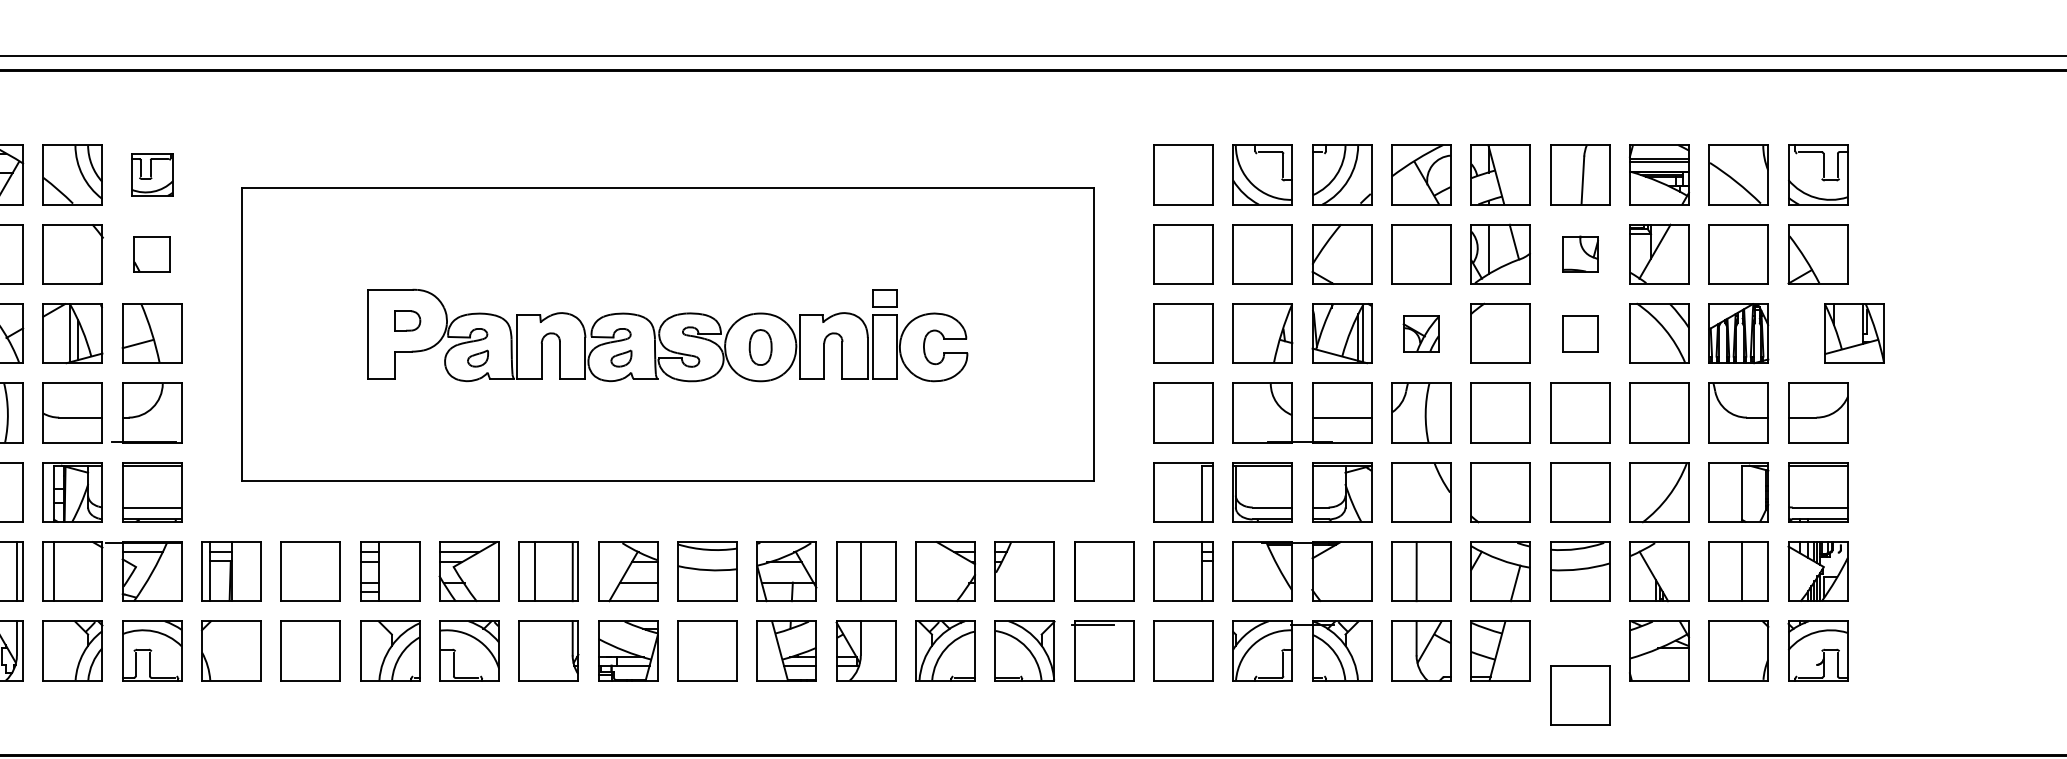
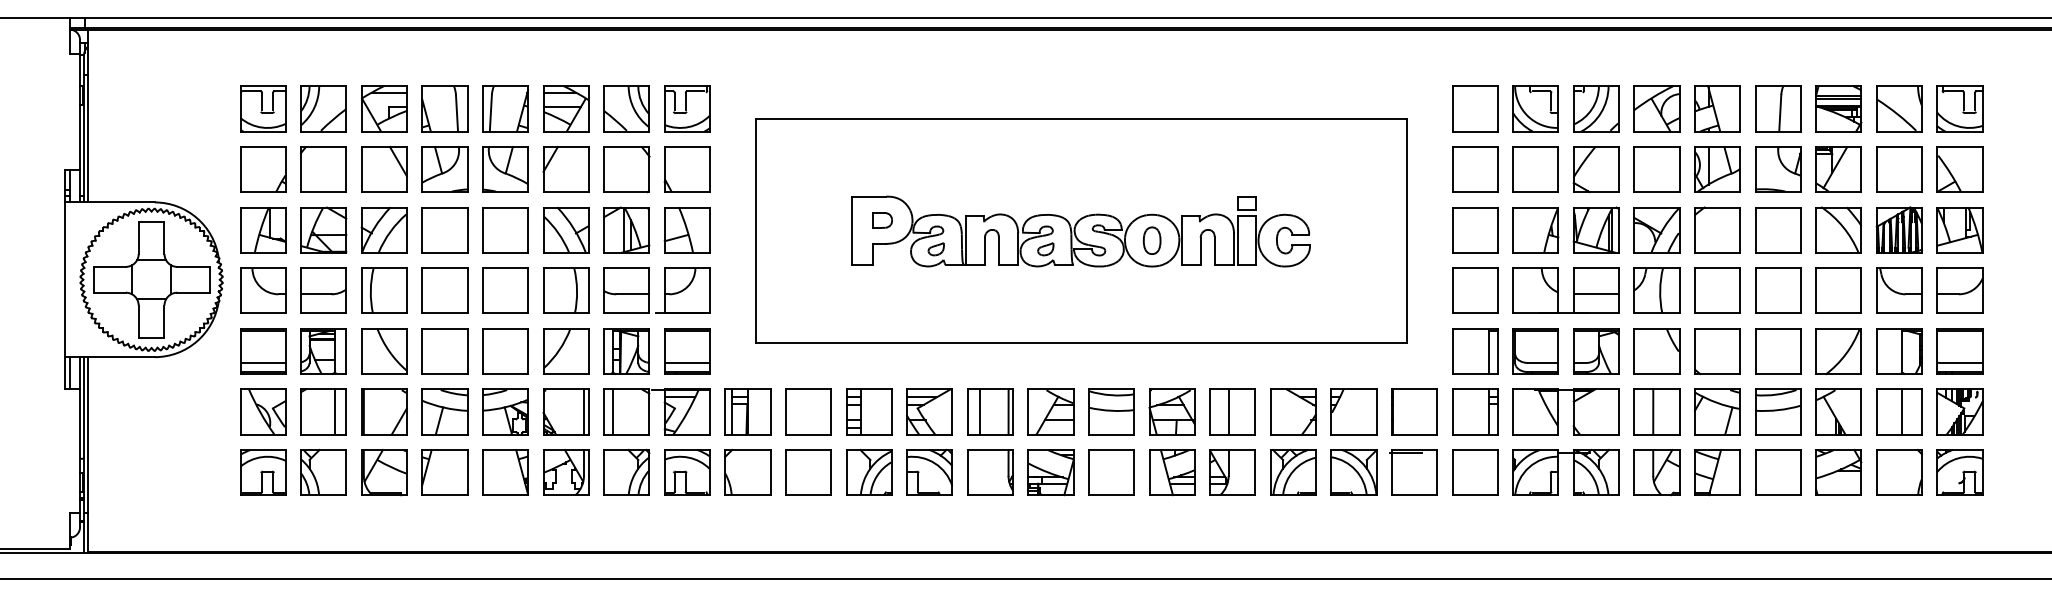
part: (152, 174) -> (687, 108), size x1.43
part: (151, 254) -> (686, 169), size x1.67
part: (1580, 254) -> (1778, 169), size x1.67
part: (1420, 334) -> (1656, 230), size x1.67
part: (1580, 334) -> (1778, 230), size x1.67
part: (1854, 334) -> (1959, 230), moved
part: (1580, 695) -> (1778, 472), moved

